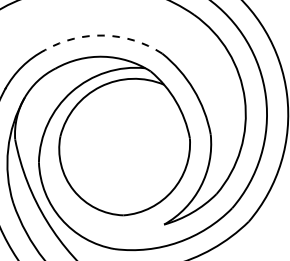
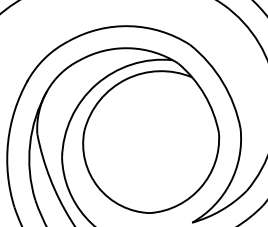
arc: (104, 35) -> (130, 26), dashed -> solid

